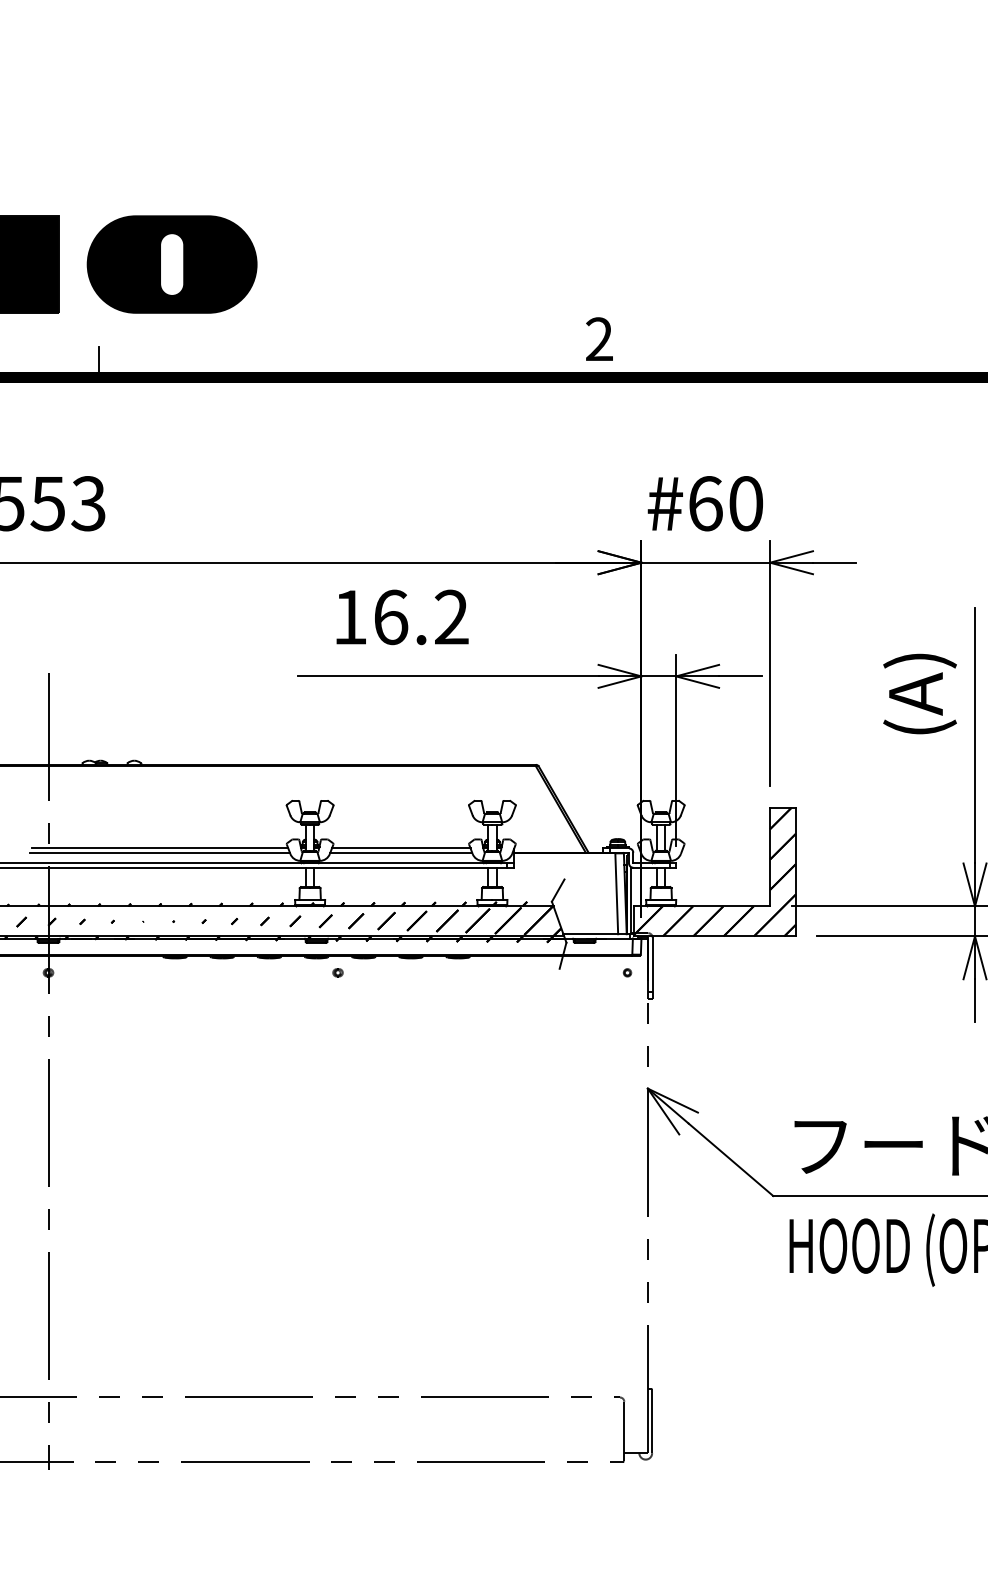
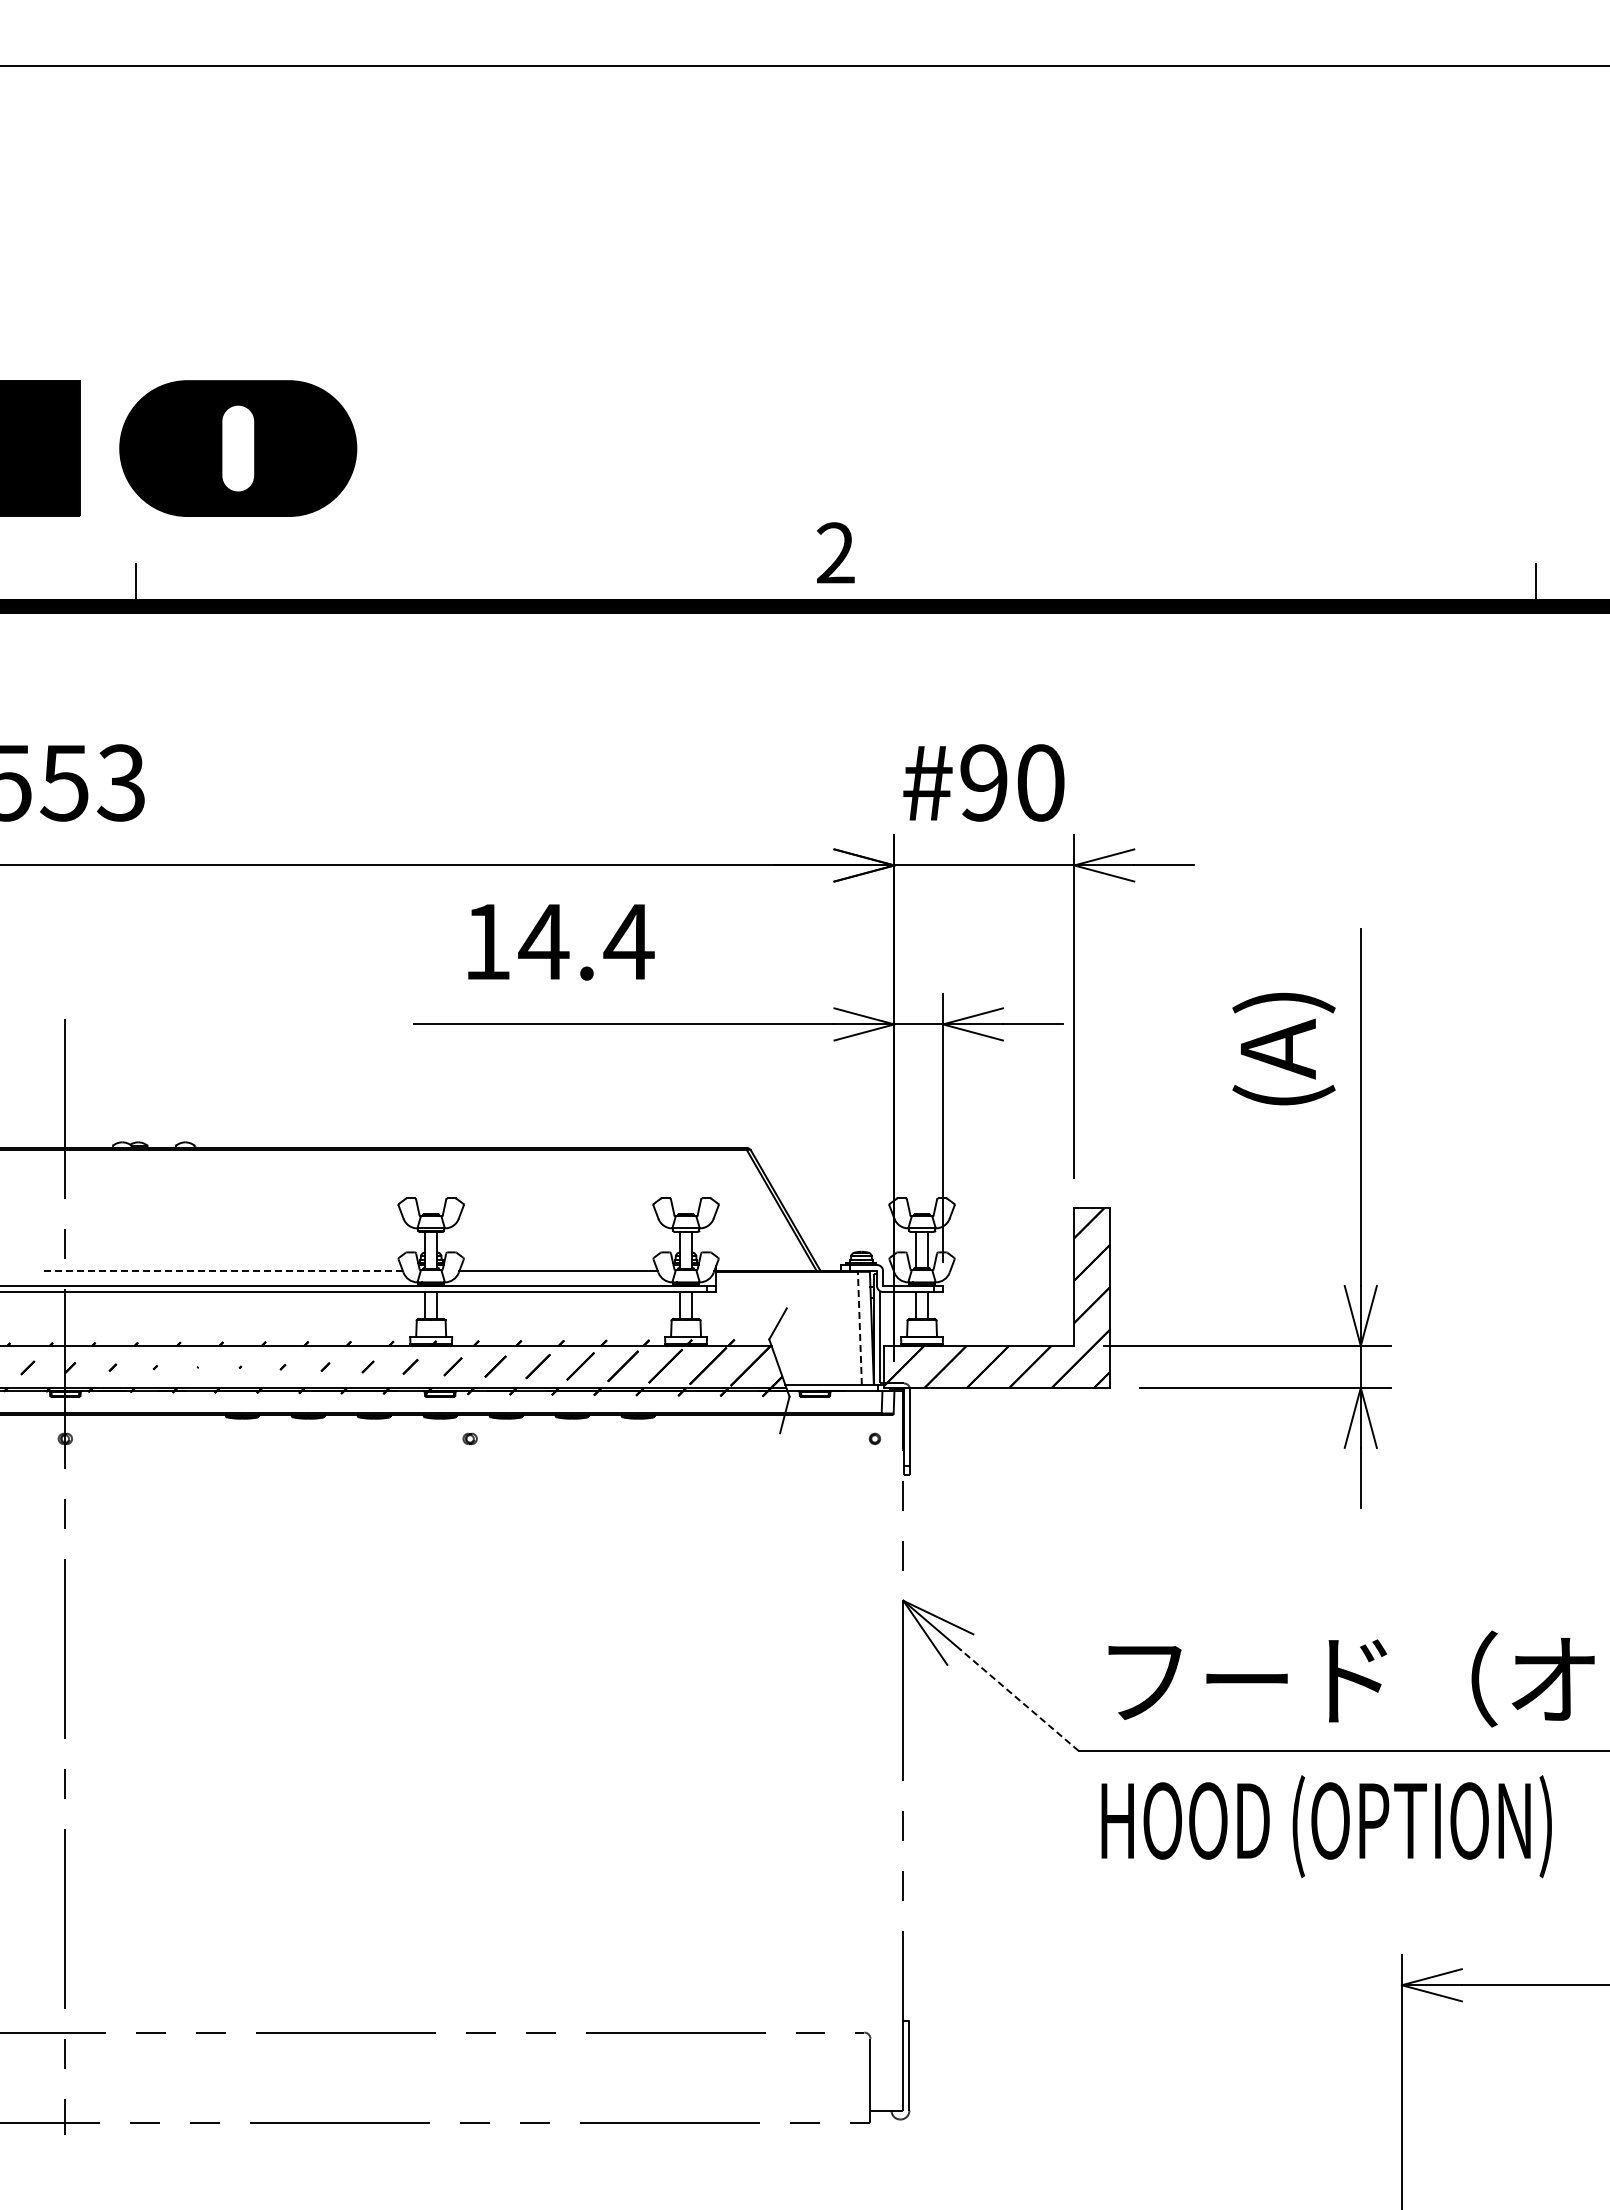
text: (705, 503) -> (984, 782), #60 -> #90
text: (421, 617) -> (586, 941), 16.2 -> 14.4
line: (159, 848) -> (220, 1265), removed
line: (401, 848) -> (558, 1265), removed
line: (160, 853) -> (221, 1271), solid -> dashed
line: (616, 893) -> (859, 1328), solid -> dashed
line: (730, 1159) -> (1019, 1700), solid -> dashed

